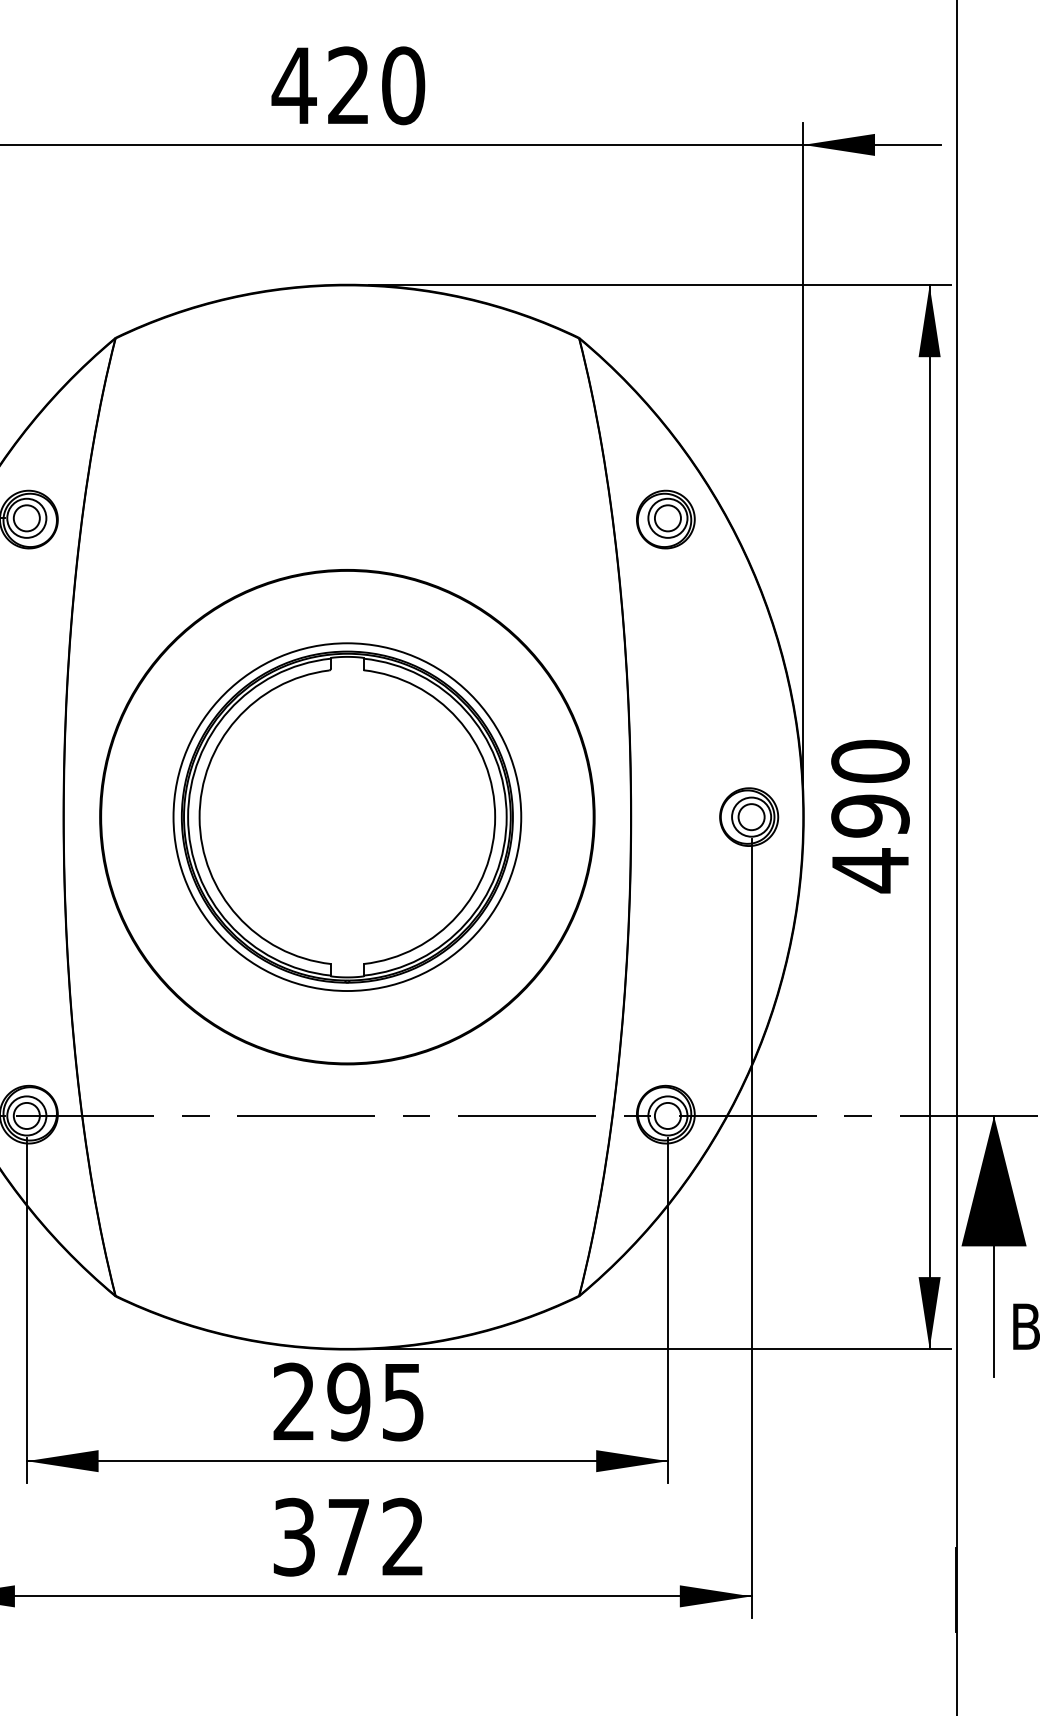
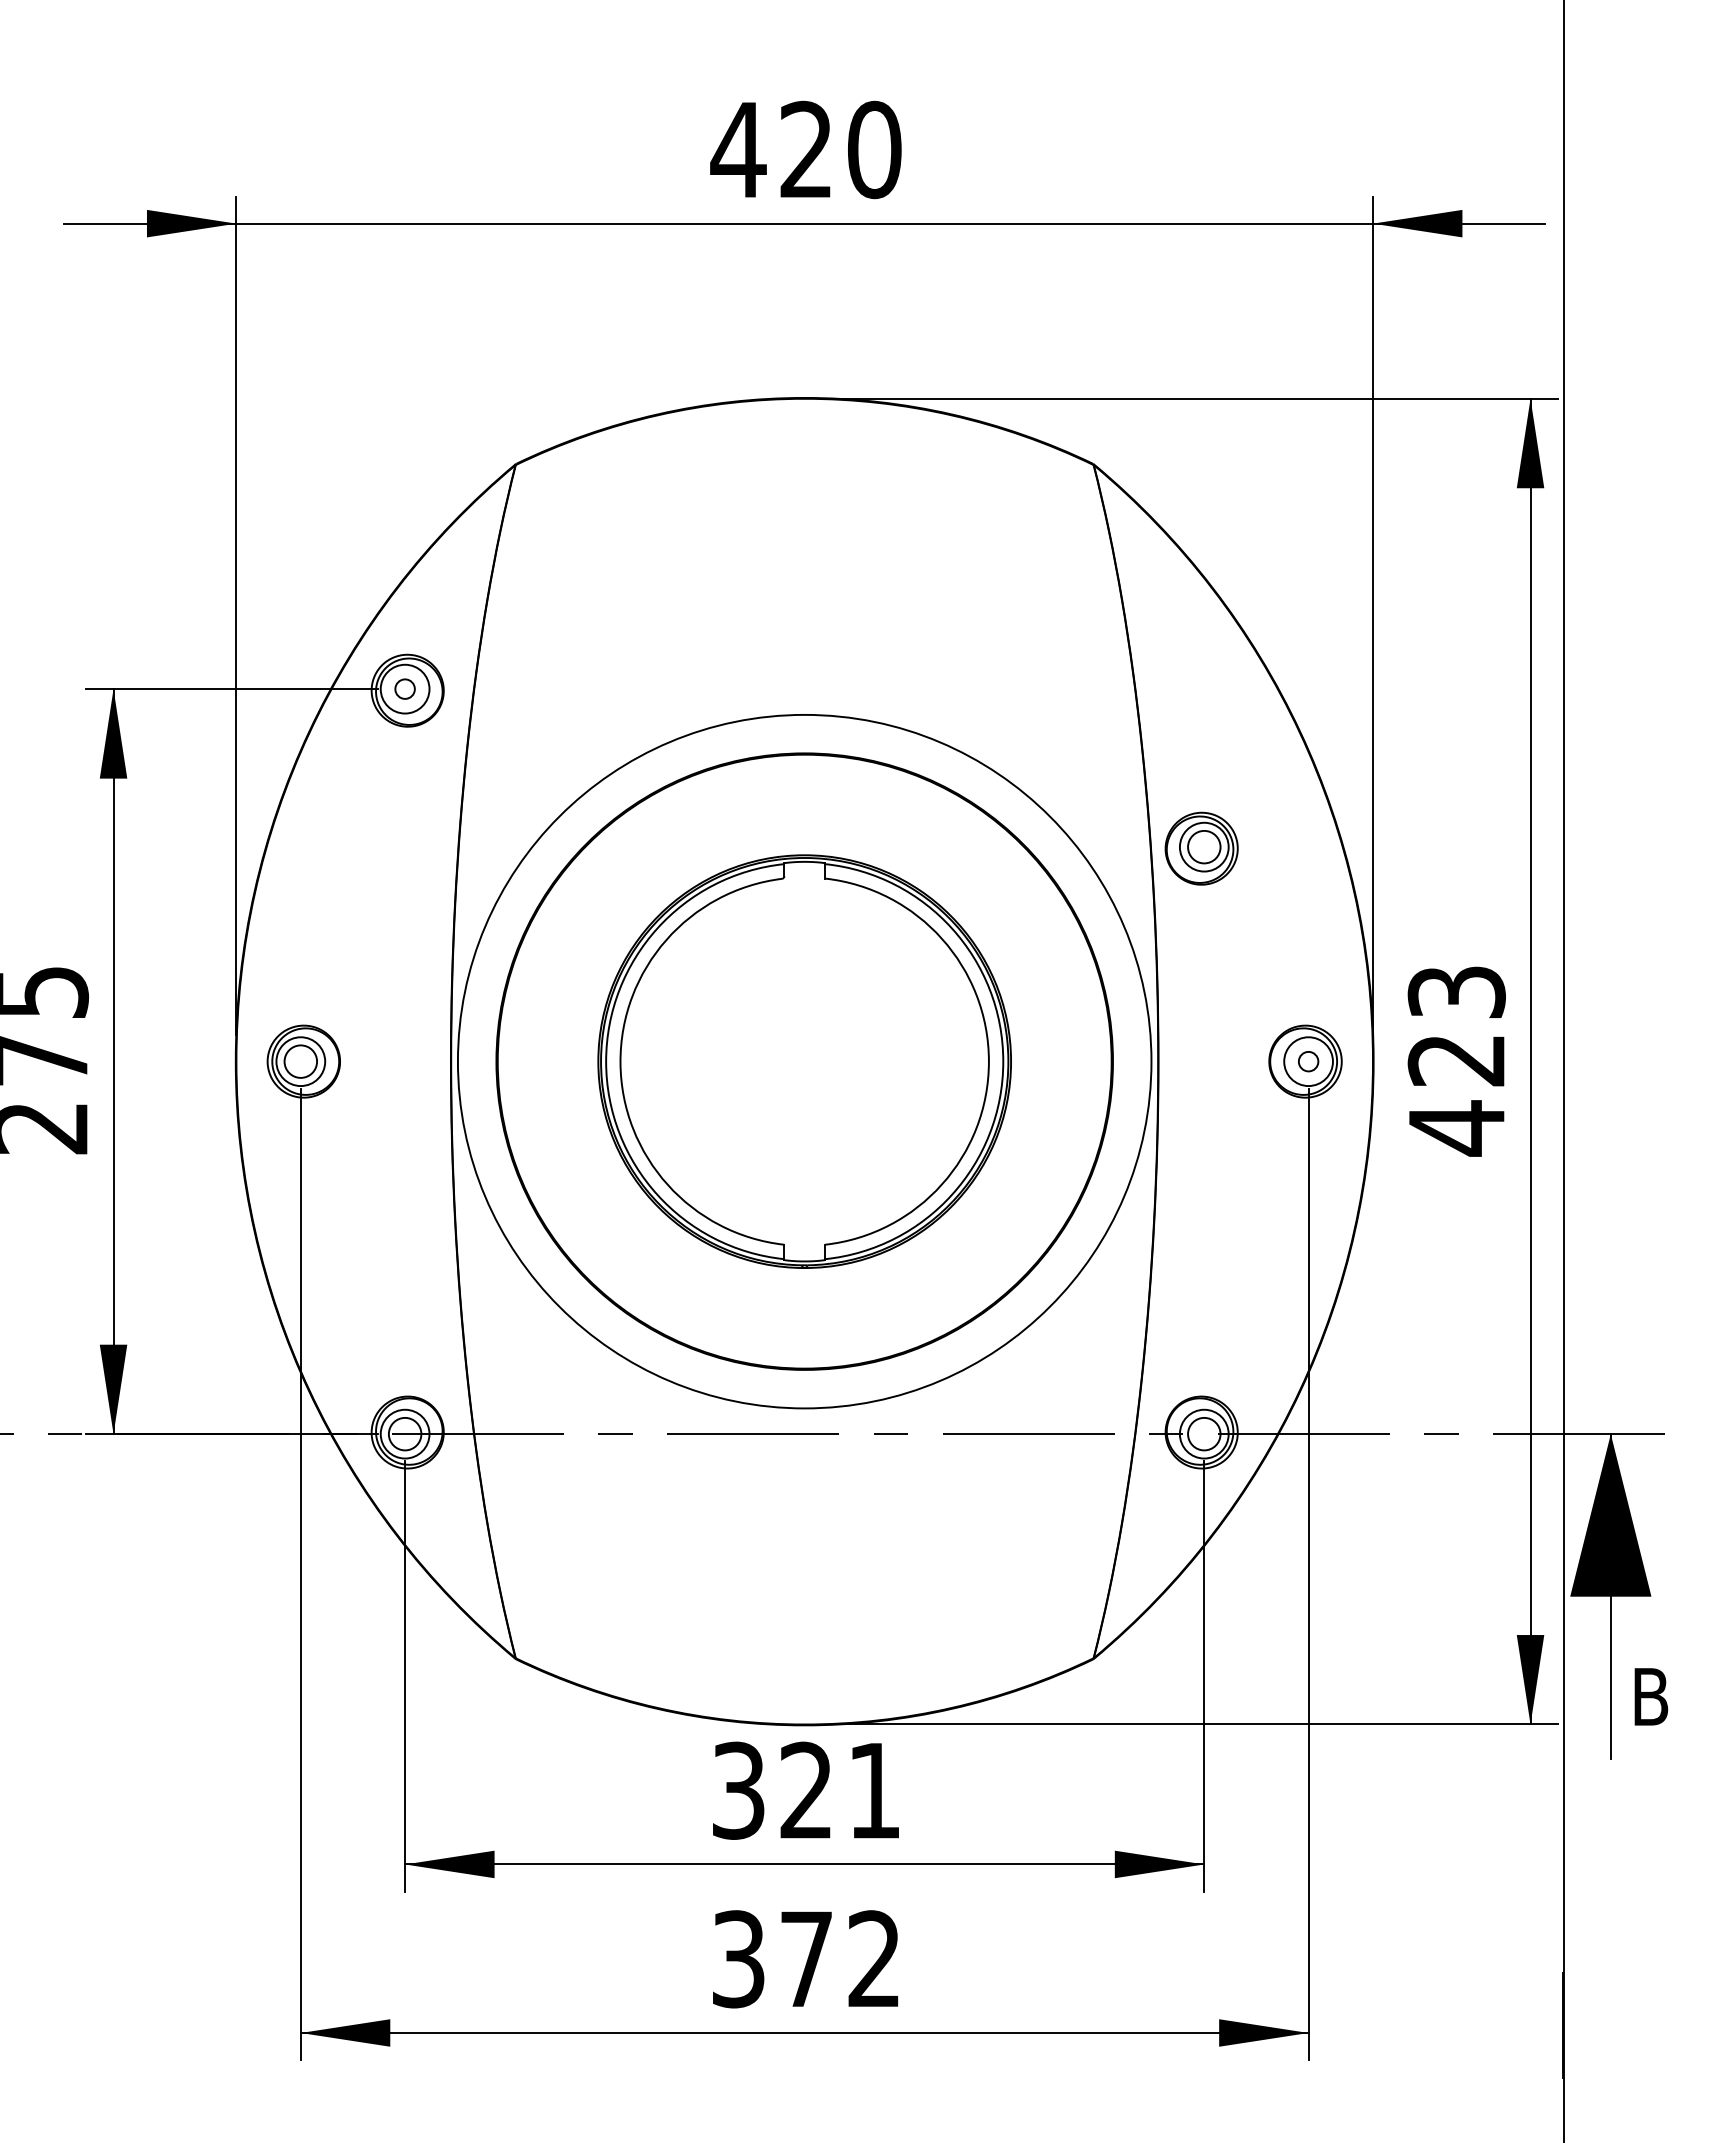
circle: (26, 517) -> (404, 688), size x0.6
part: (665, 519) -> (1201, 848), moved
text: (870, 788) -> (1456, 1026), 490 -> 423
circle: (347, 817) -> (804, 1061), size x1.6
circle: (751, 817) -> (1308, 1061), size x0.6
text: (348, 1401) -> (805, 1790), 295 -> 321

